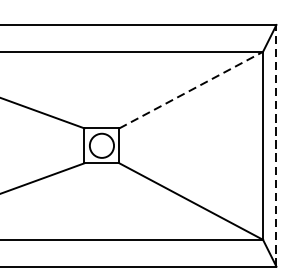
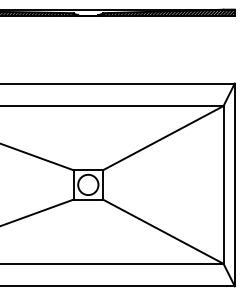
line: (191, 89) -> (163, 137), dashed -> solid
line: (276, 145) -> (234, 184), dashed -> solid

